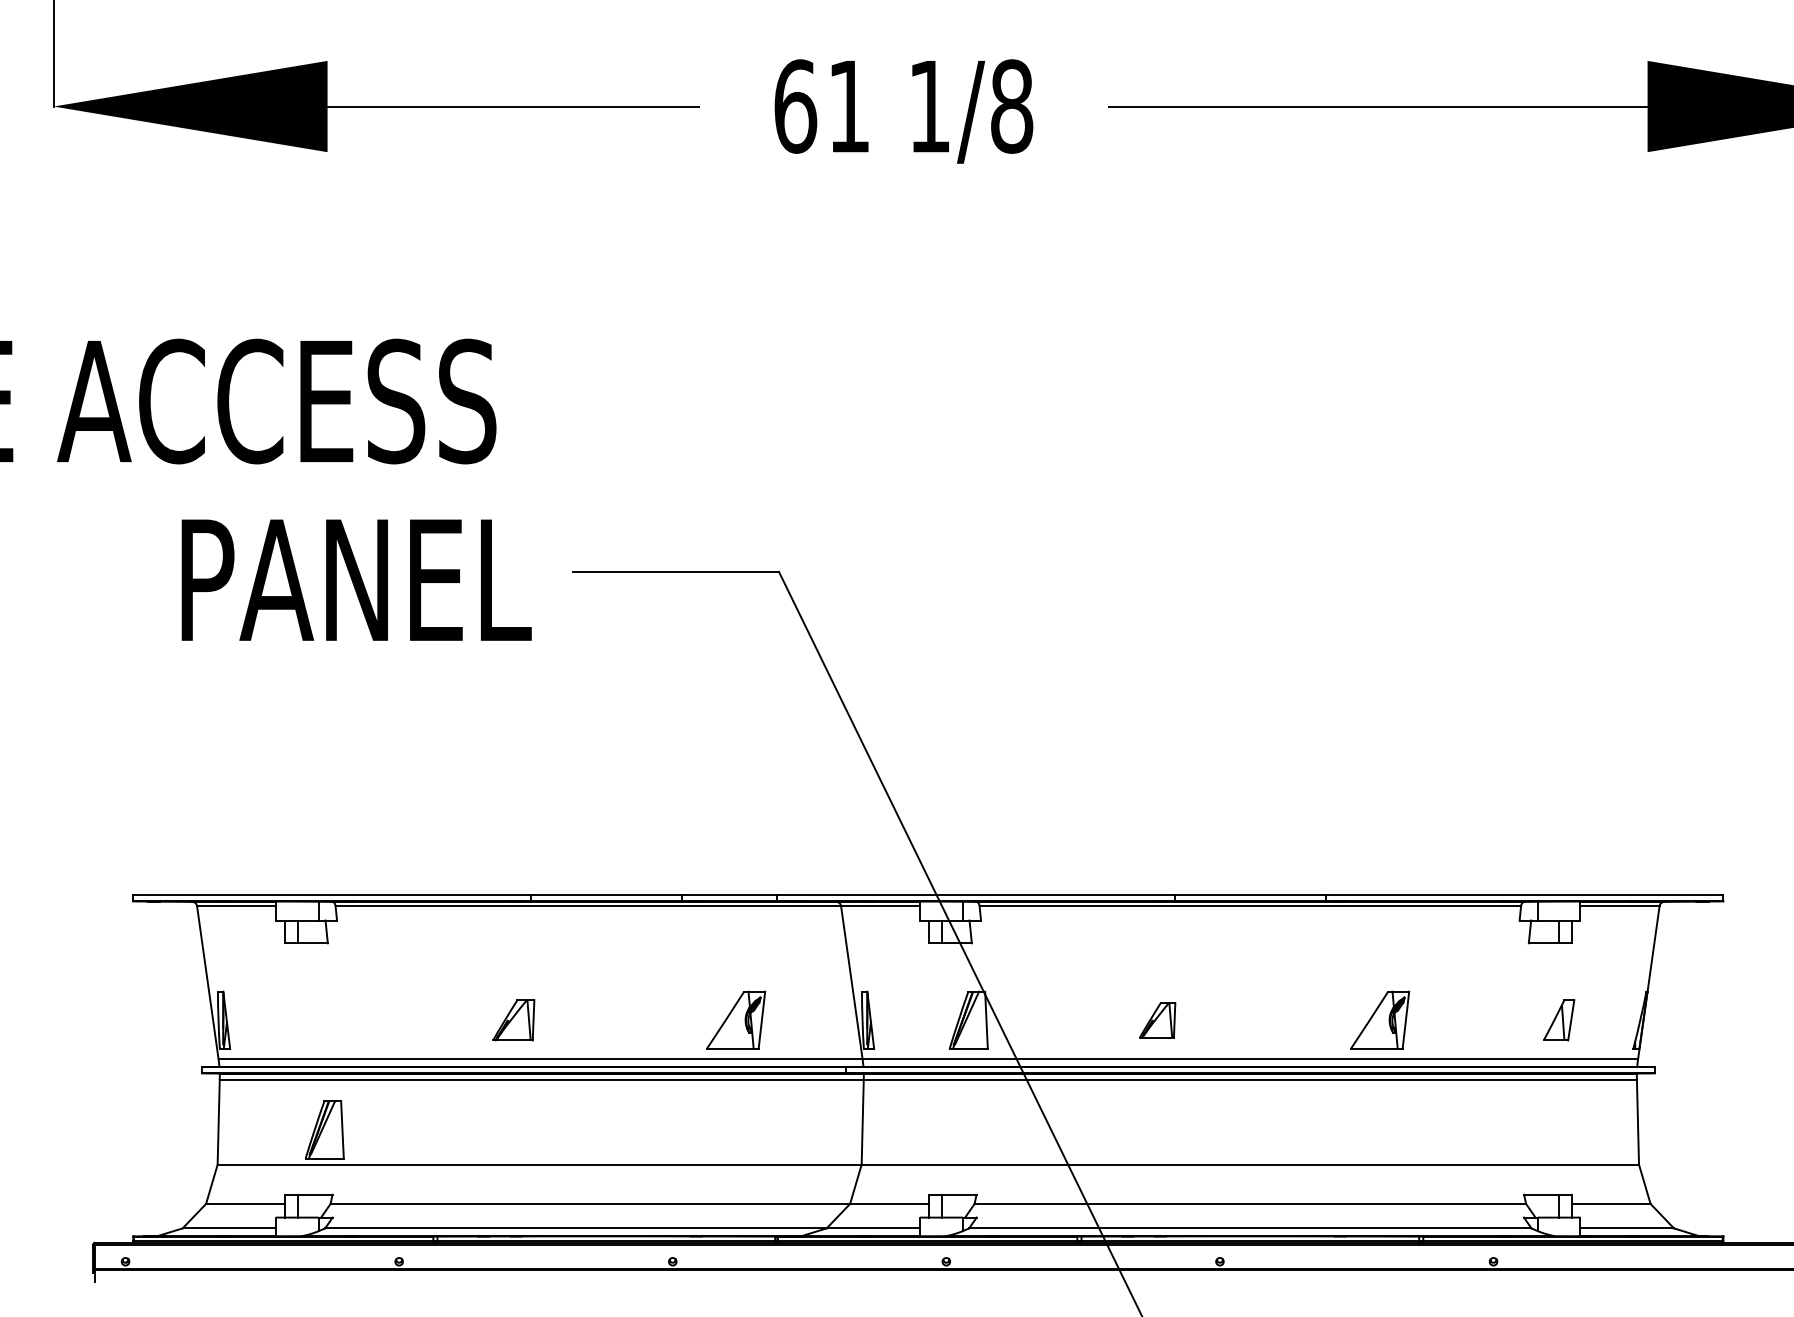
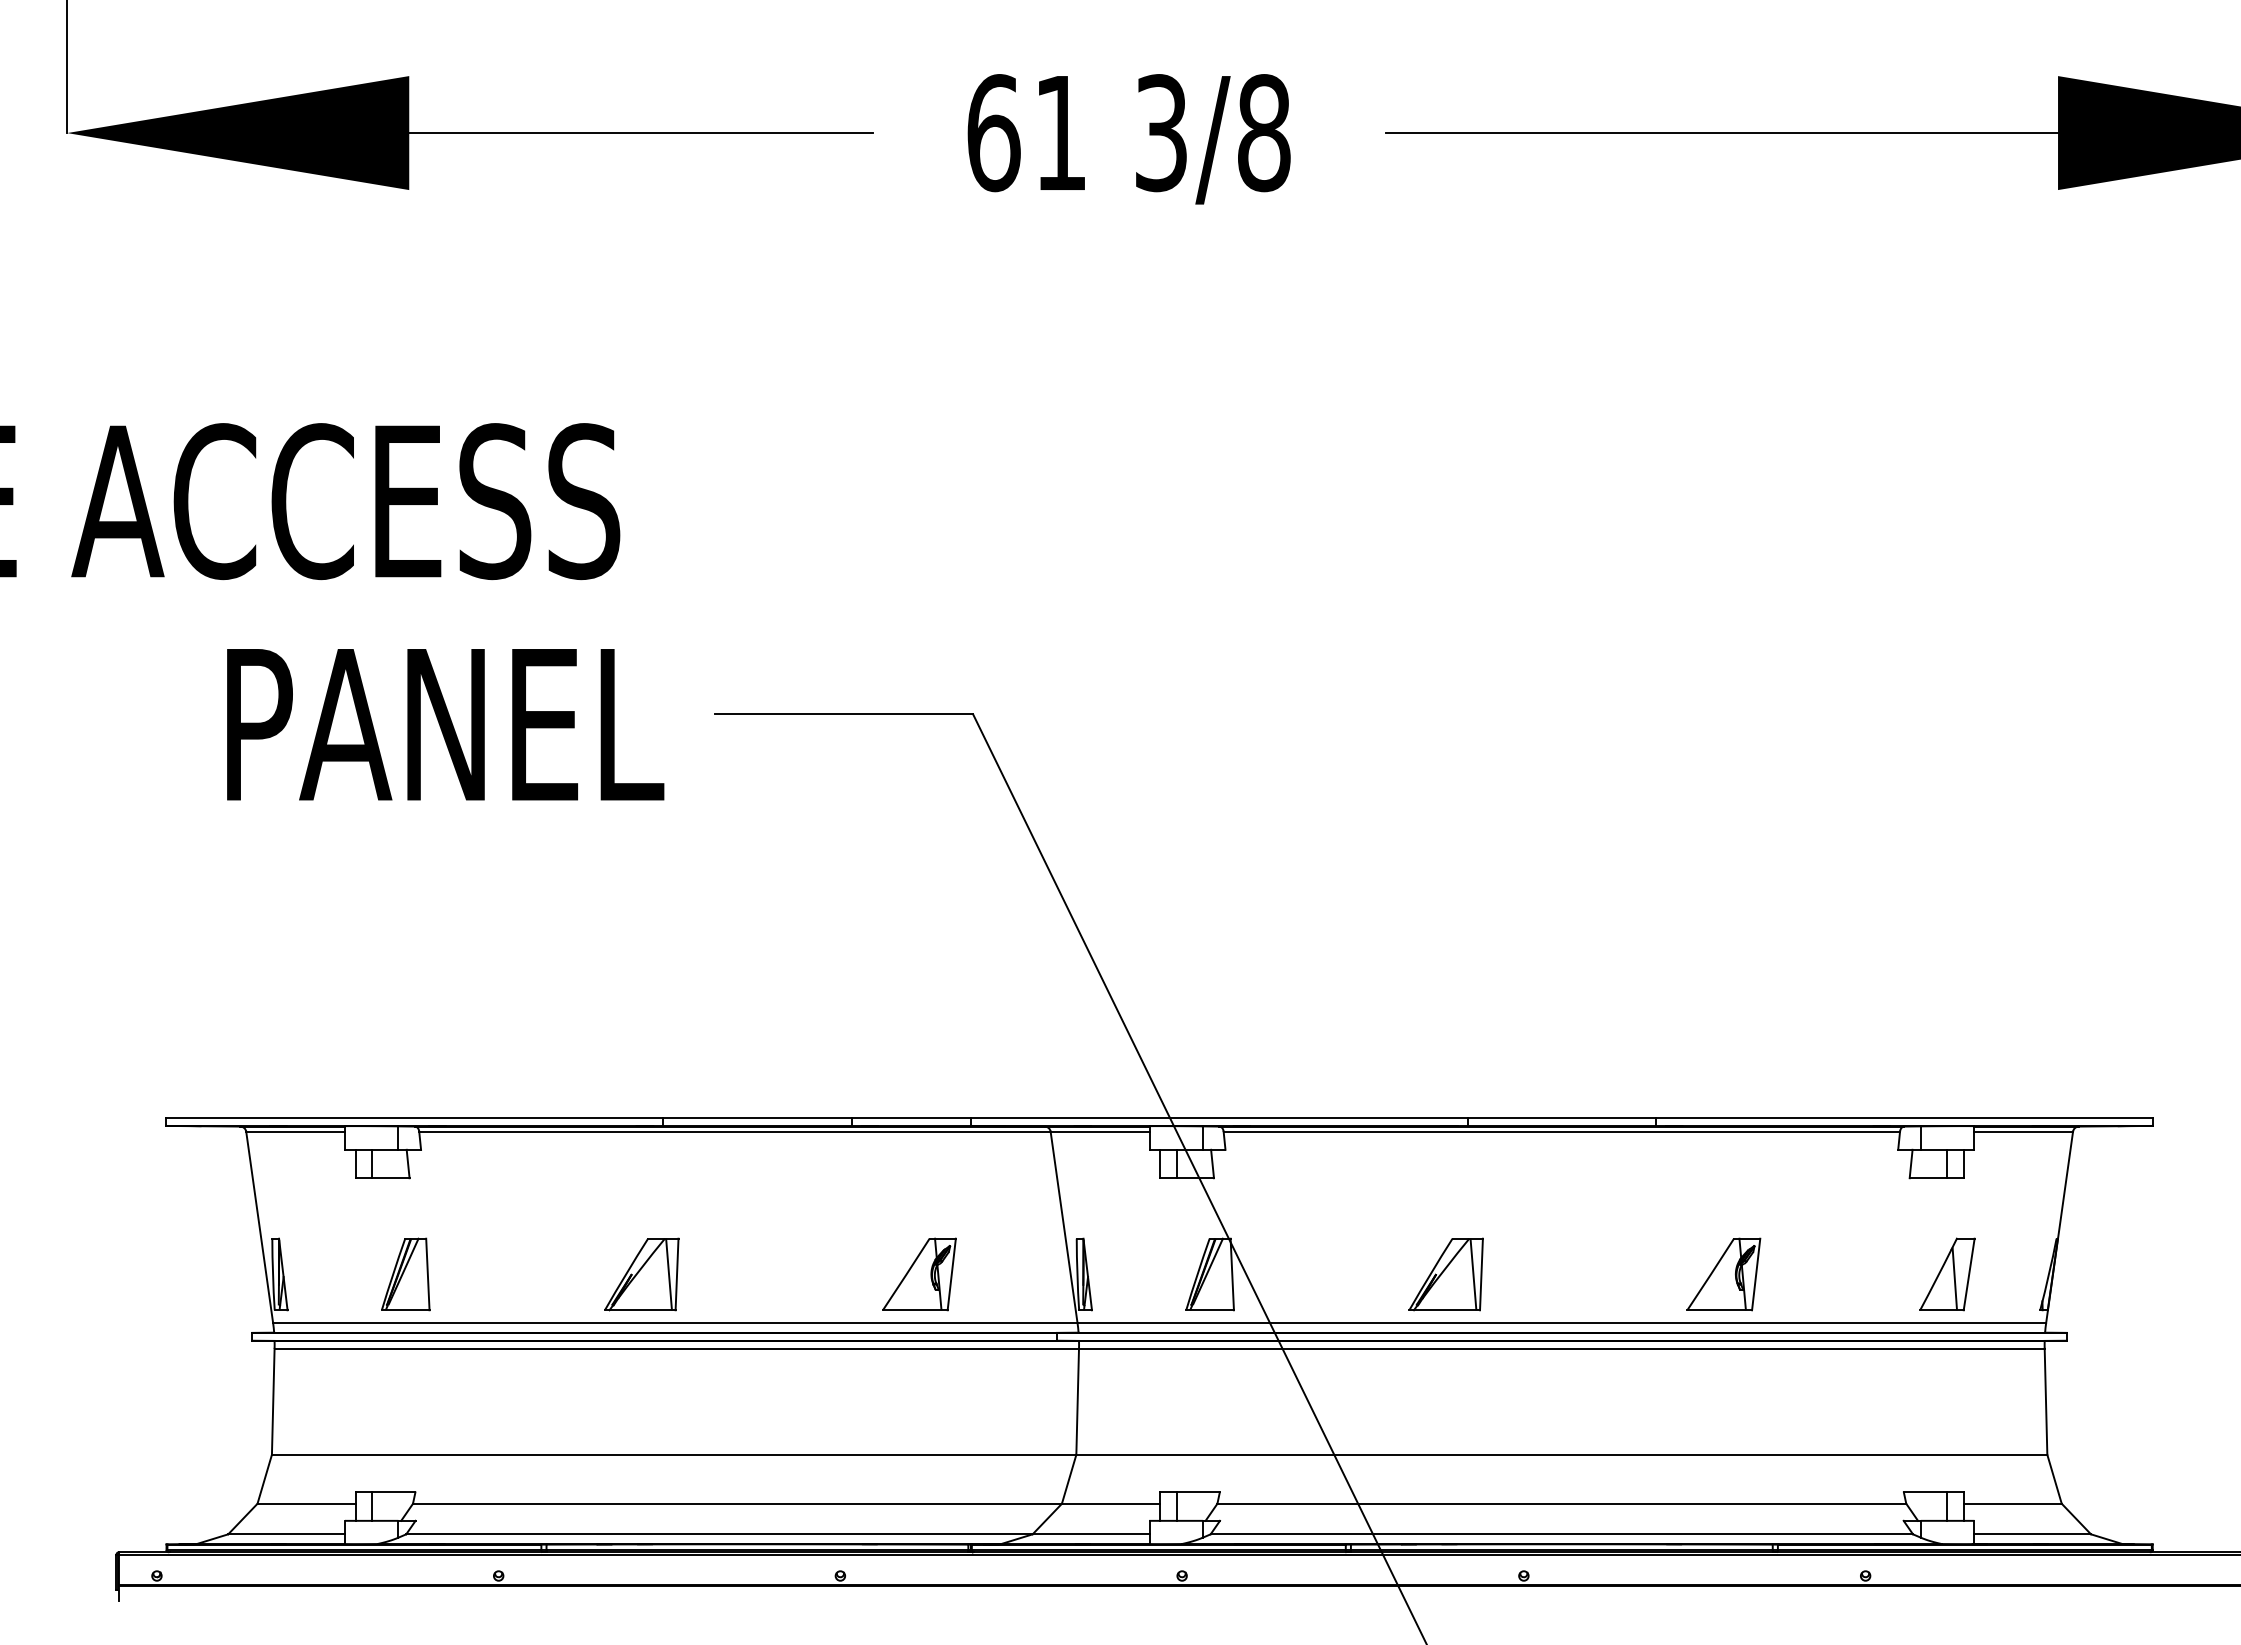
text: (929, 106) -> (1161, 133), 1/8 -> 3/8
part: (513, 1020) -> (641, 1274), size x1.43
part: (1157, 1020) -> (1445, 1274), size x1.67
part: (1559, 1020) -> (1947, 1274), size x1.43
part: (324, 1130) -> (405, 1274), moved

